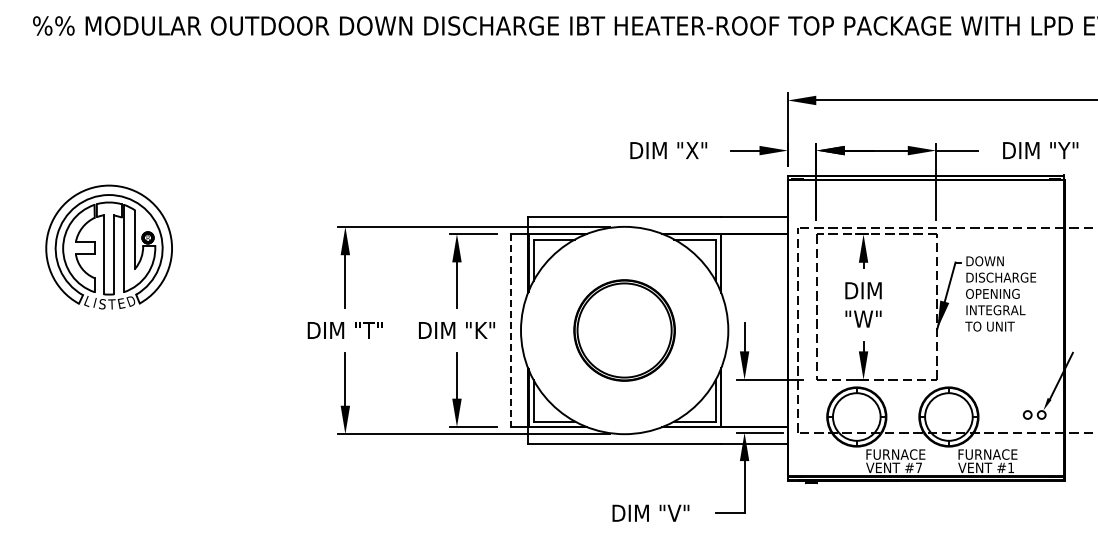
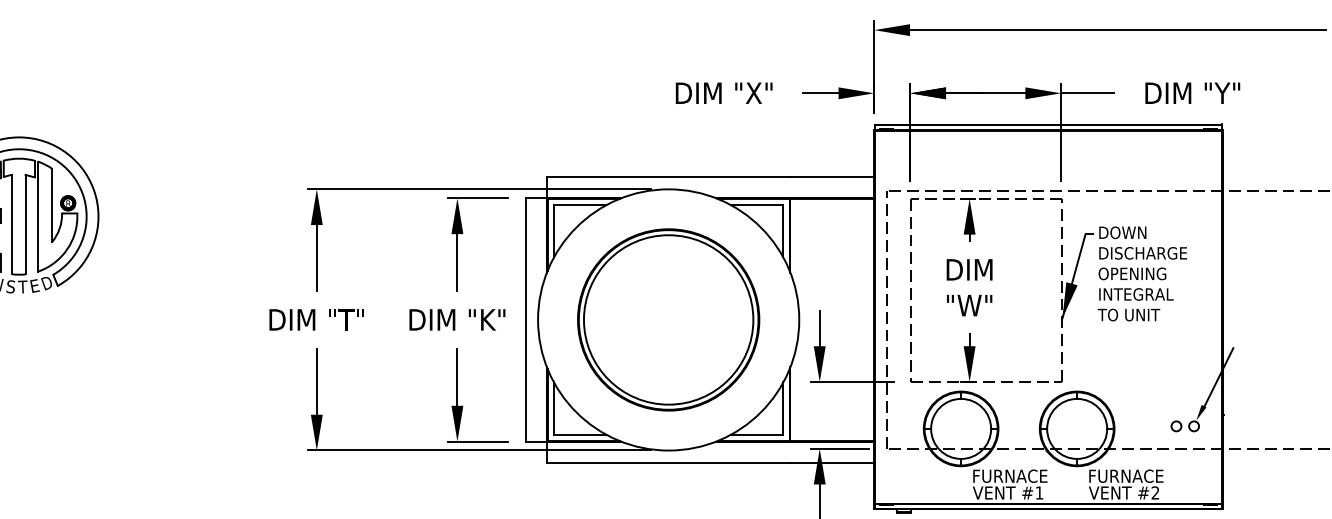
line: (511, 330) -> (526, 319), dashed -> solid
part: (624, 330) -> (668, 319), size x1.43
text: (918, 467) -> (1038, 492), #7 -> #1
text: (1010, 467) -> (1154, 492), #1 -> #2

